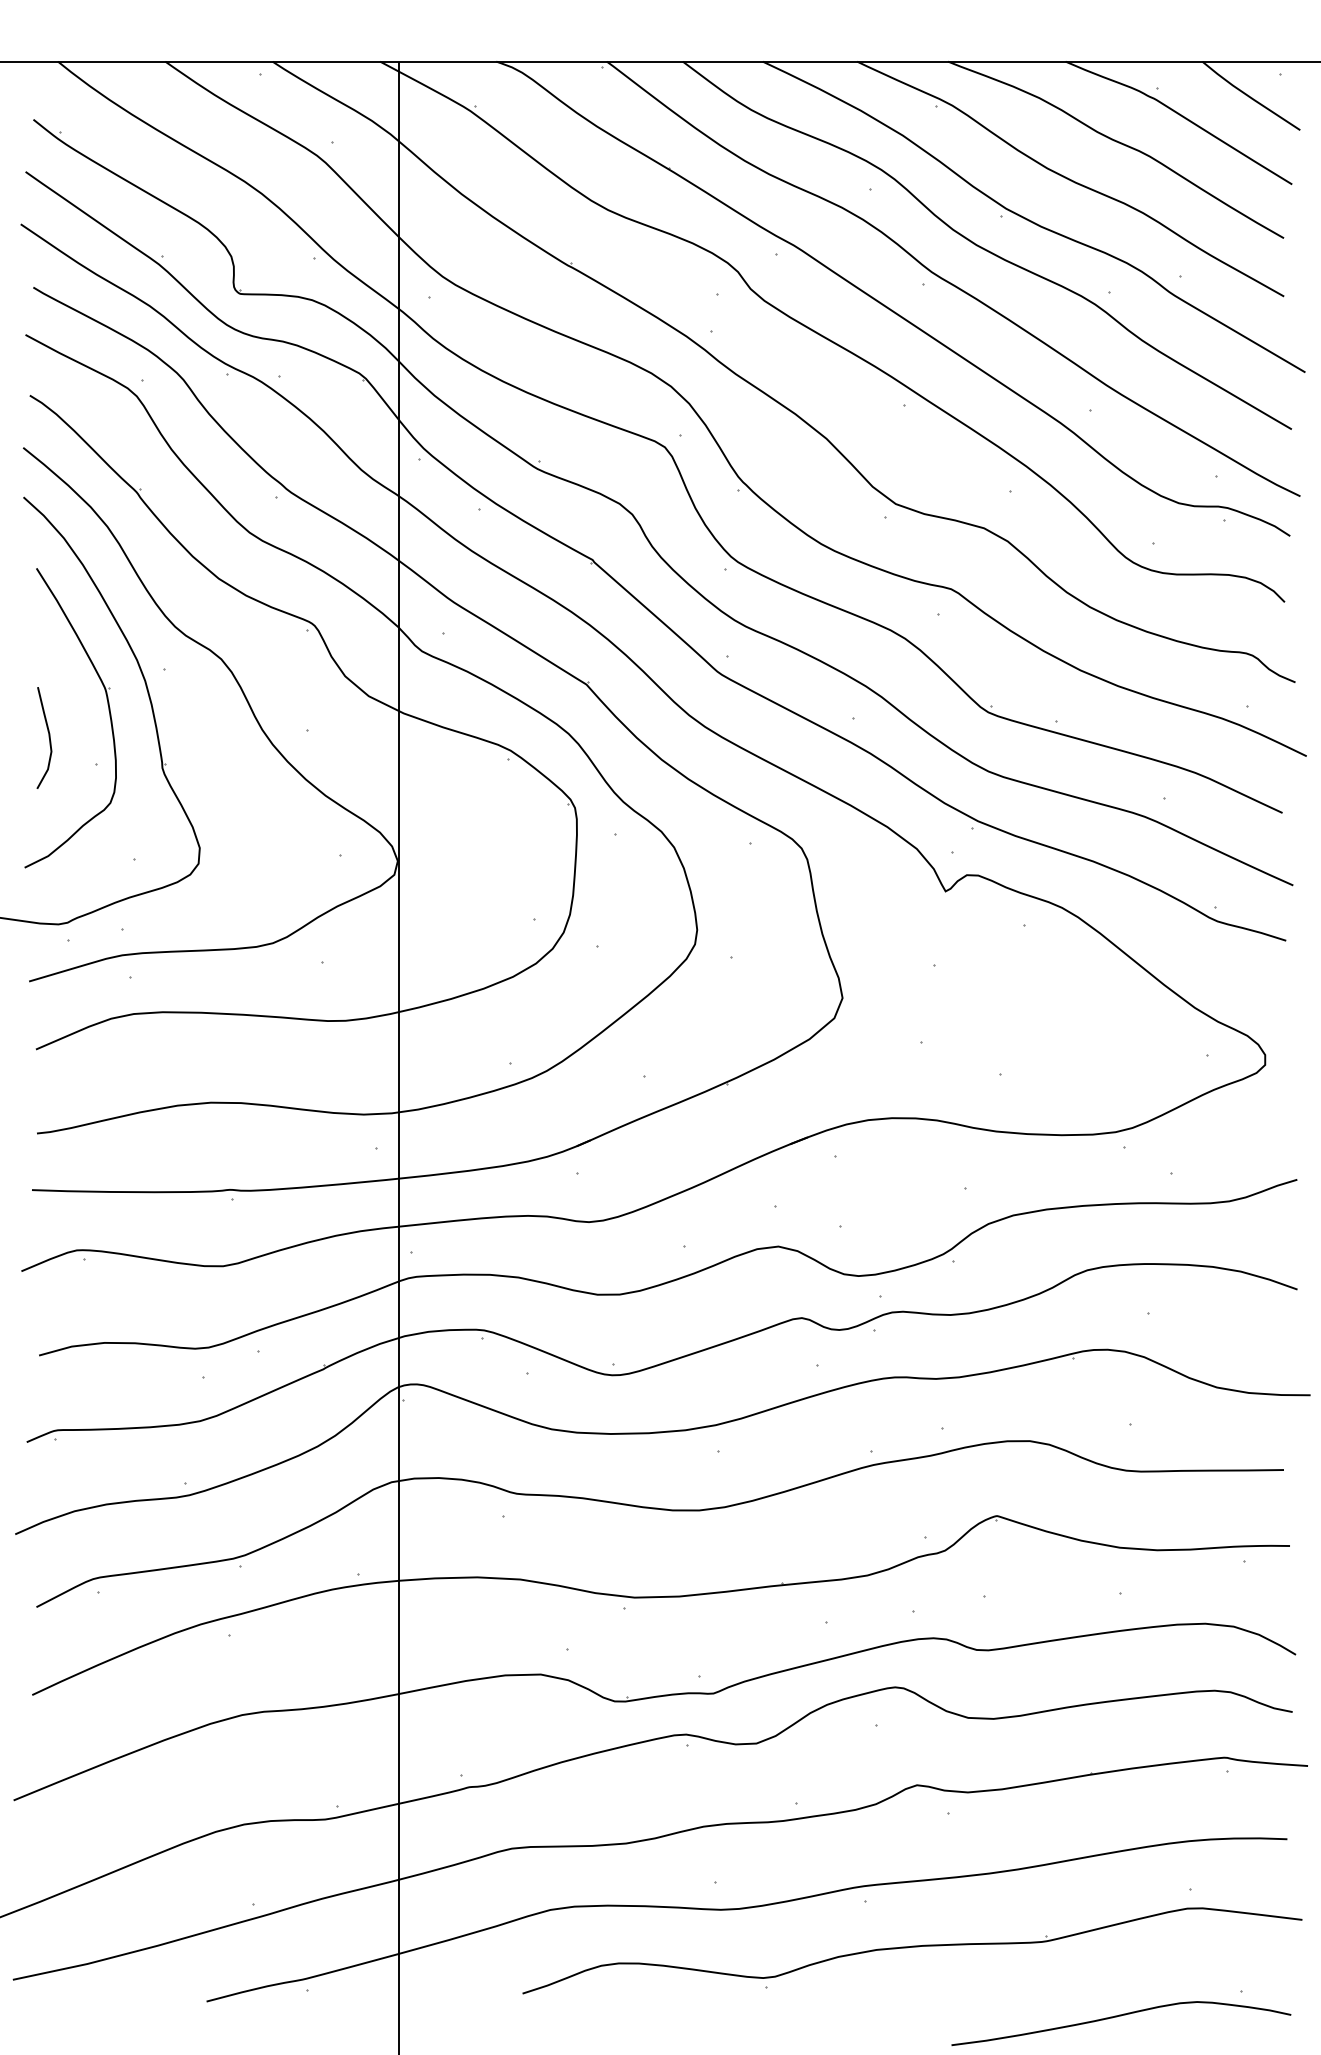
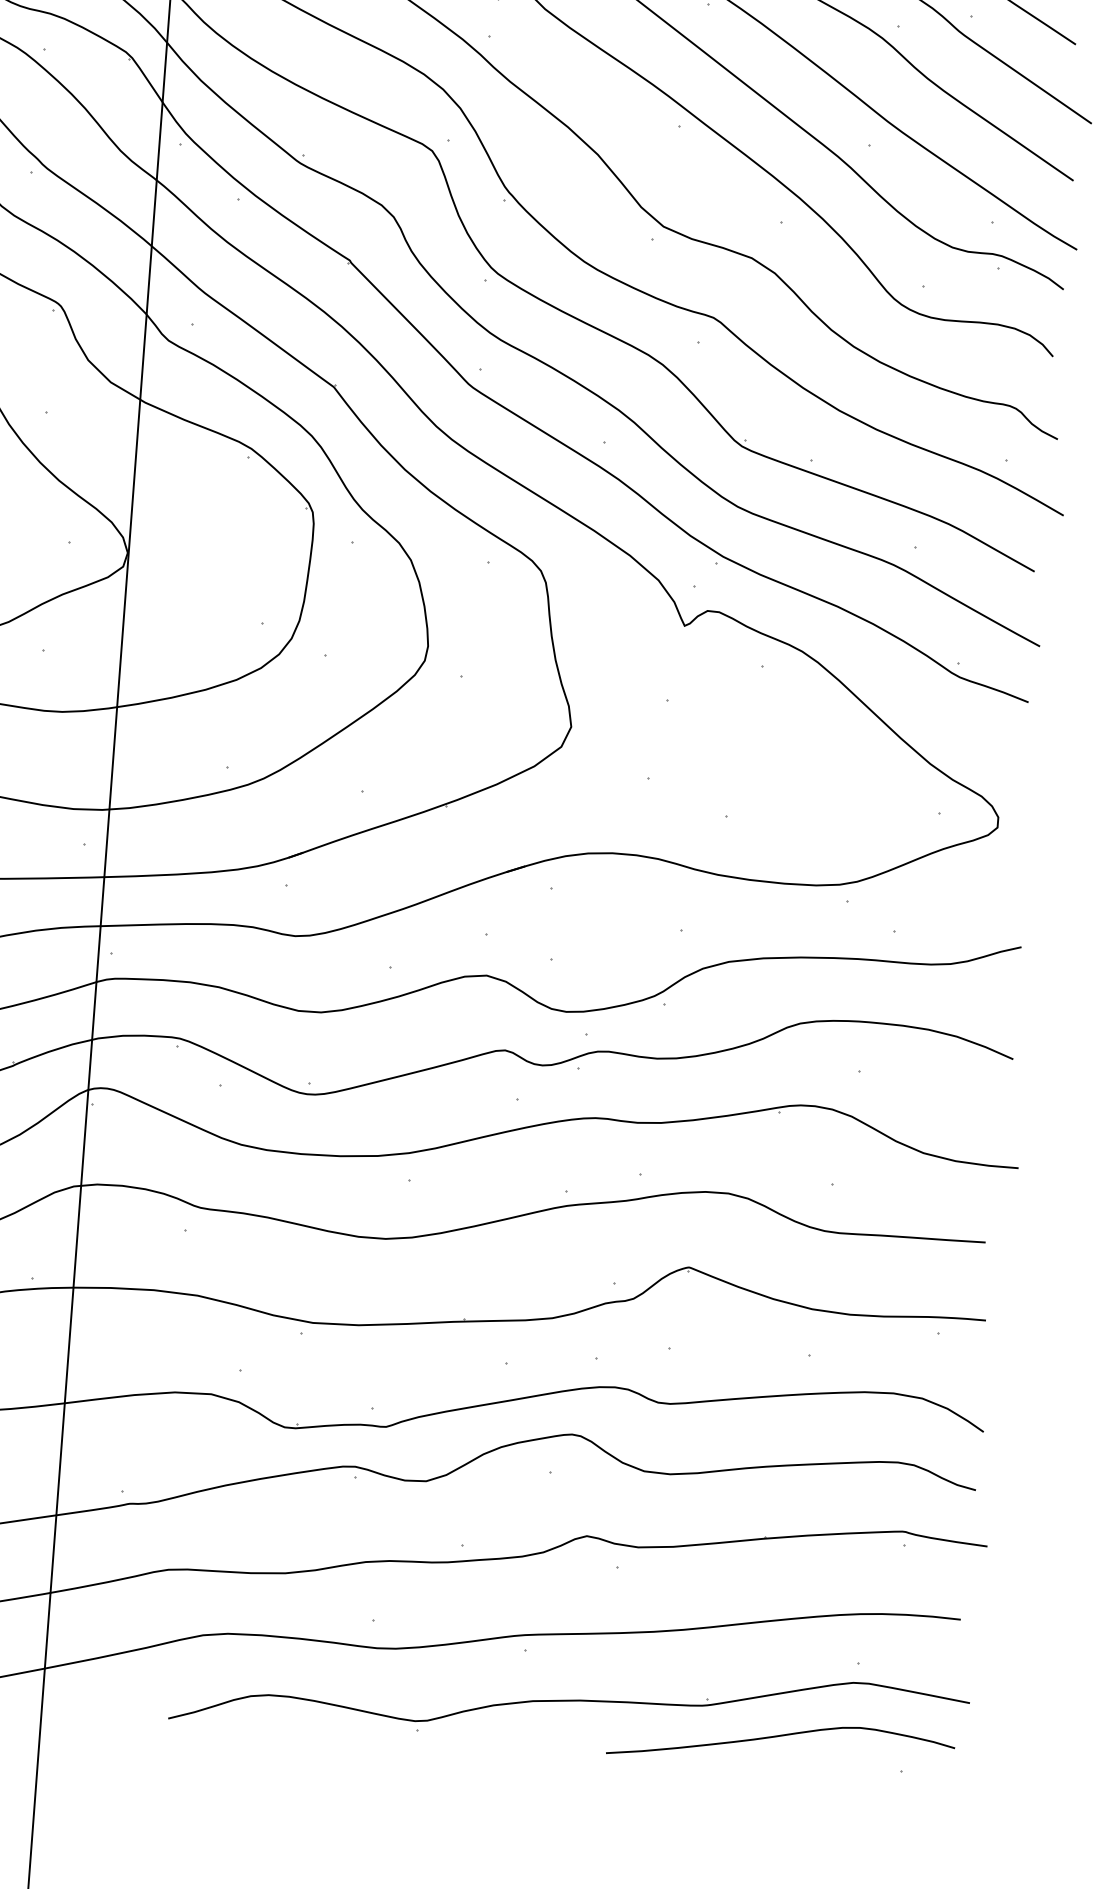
curve: (1121, 2016) -> (781, 1736), moved

